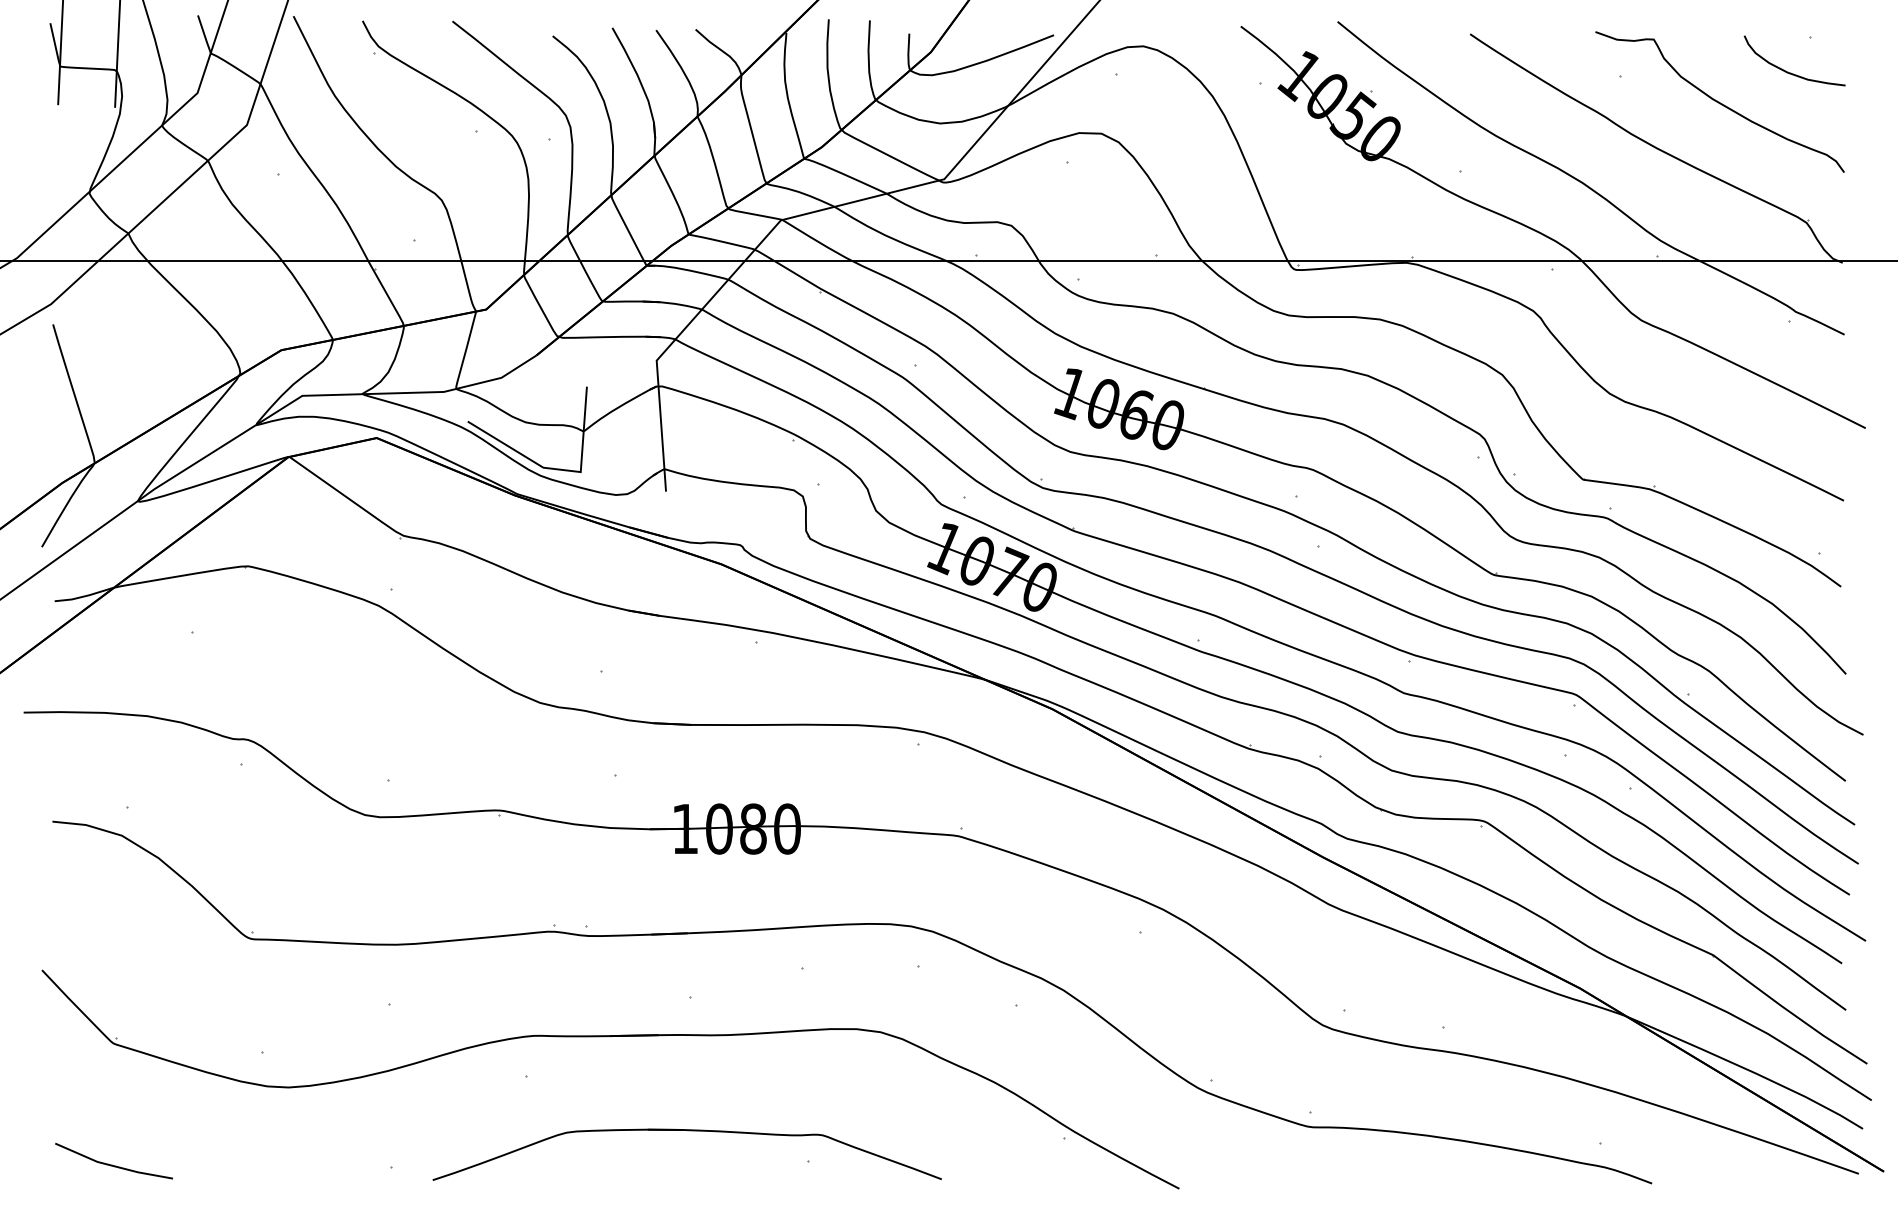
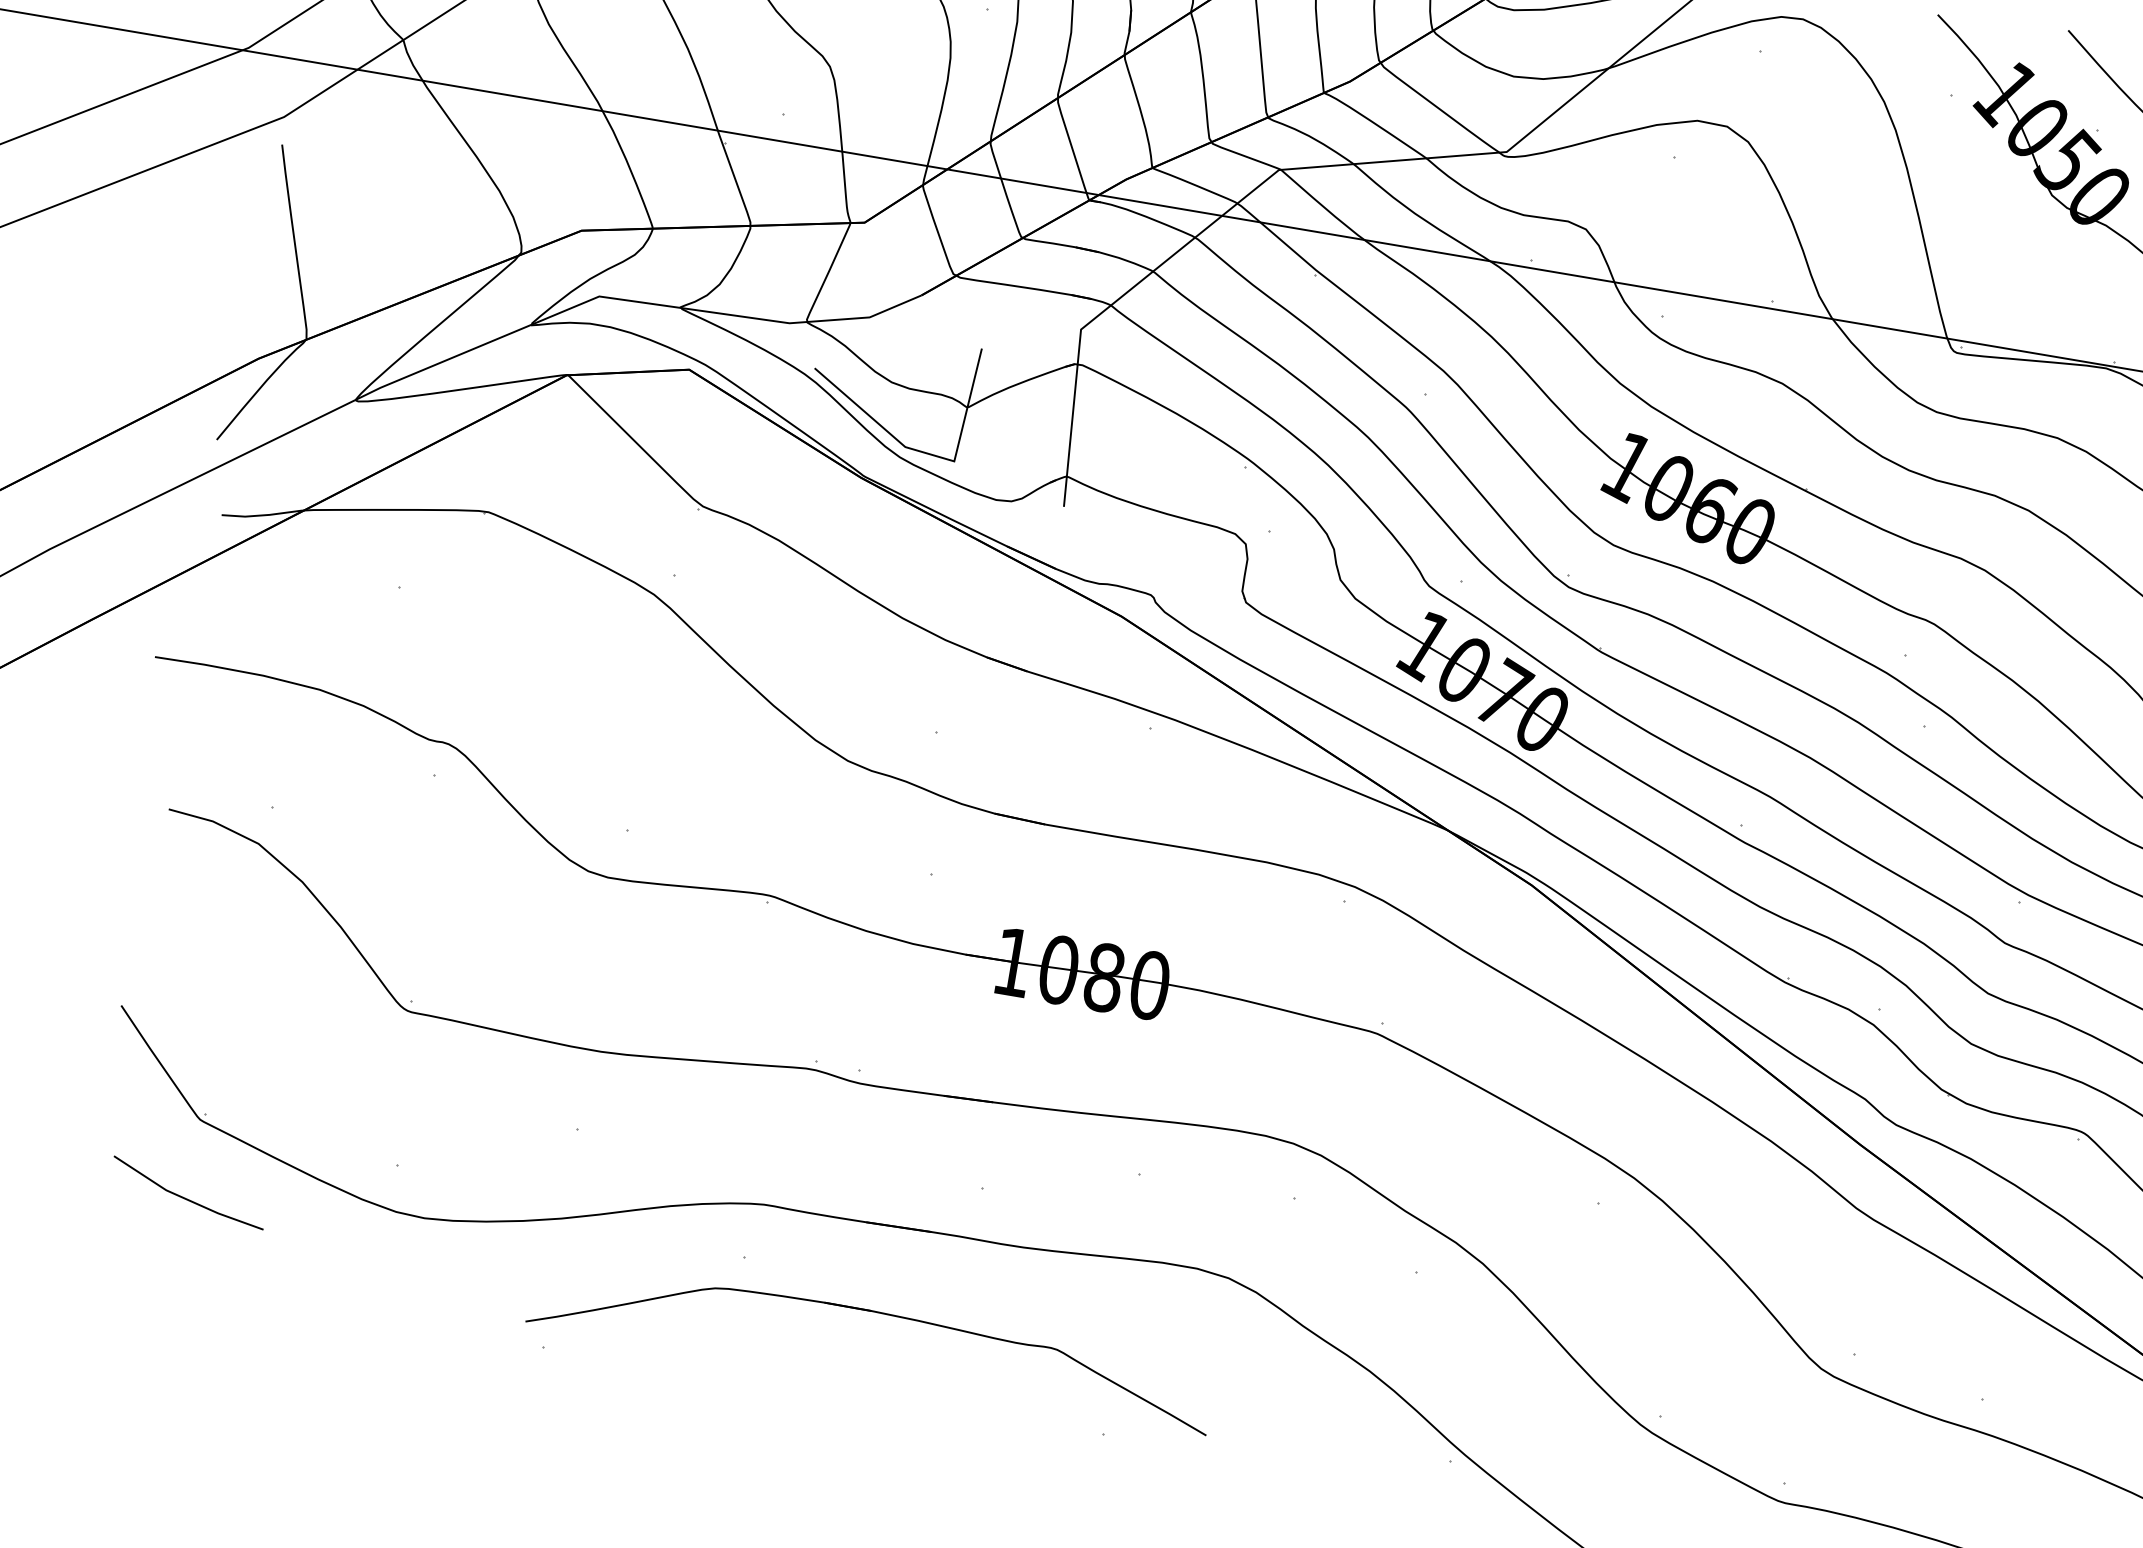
part: (688, 1131) -> (878, 1314), moved
line: (112, 1164) -> (185, 1197), moved

